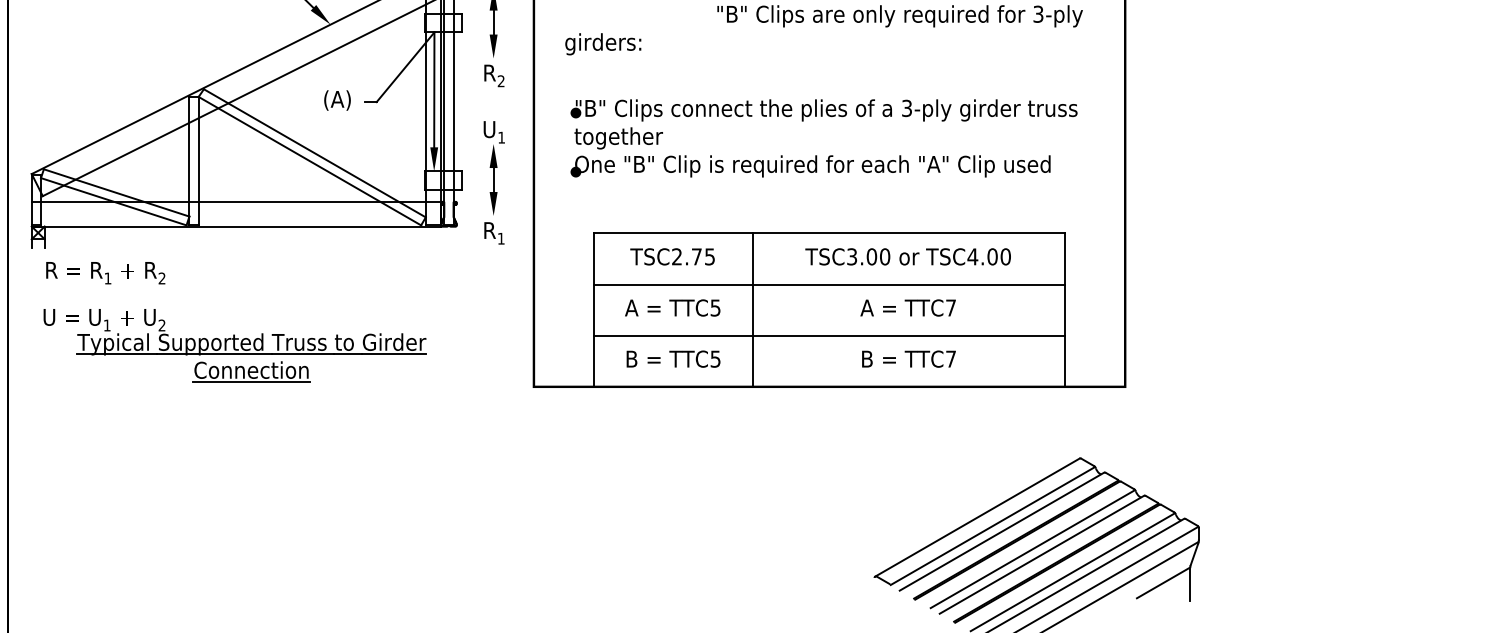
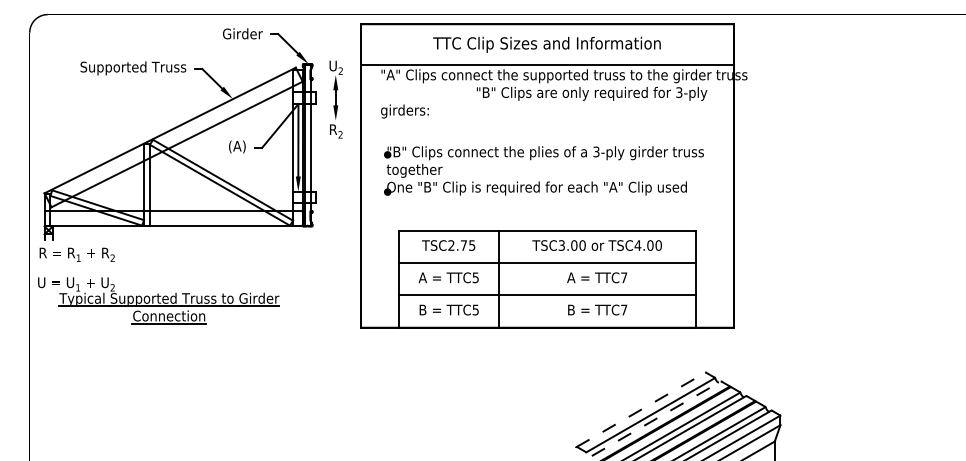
part: (493, 182) -> (335, 198), removed
part: (234, 334) -> (158, 293), moved
line: (978, 516) -> (641, 409), solid -> dashed
line: (1002, 531) -> (656, 418), solid -> dashed

